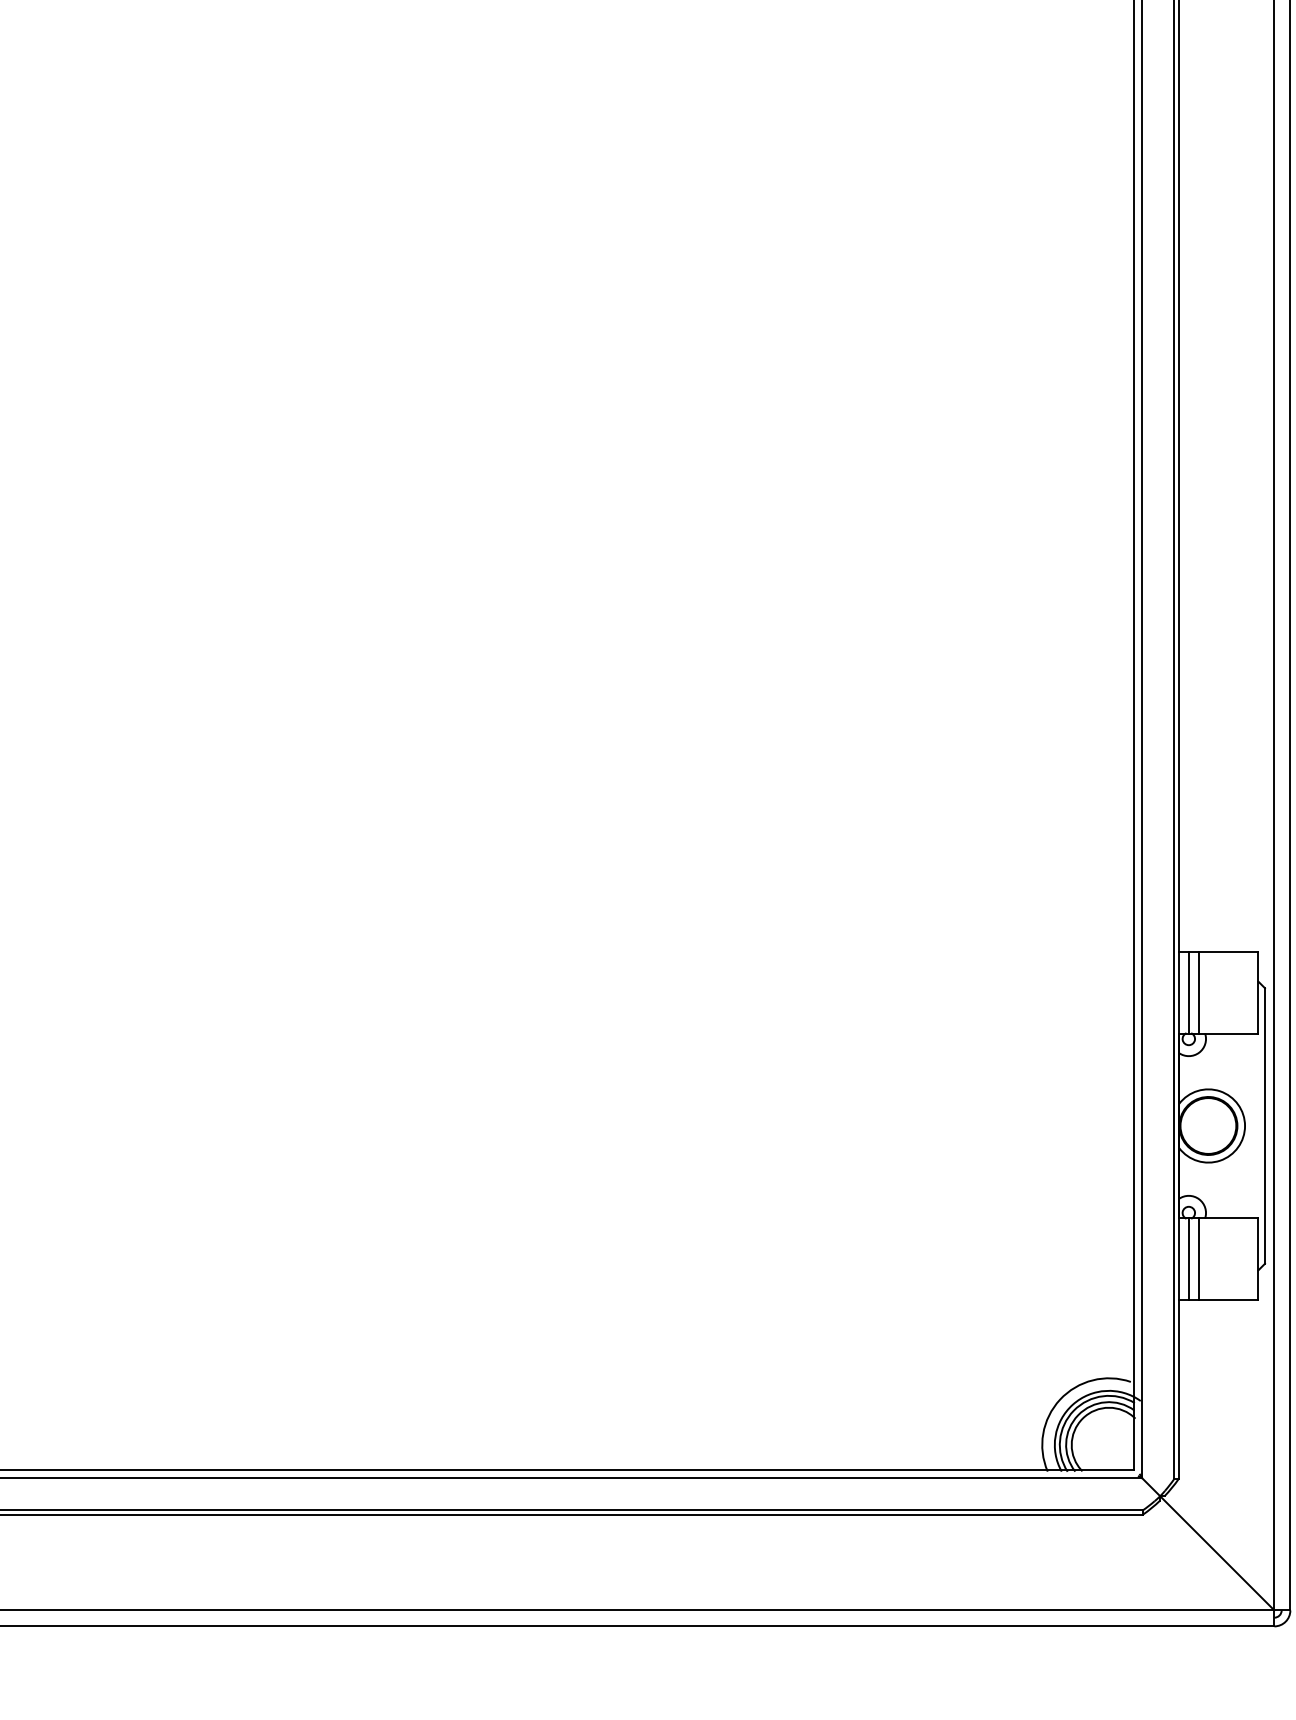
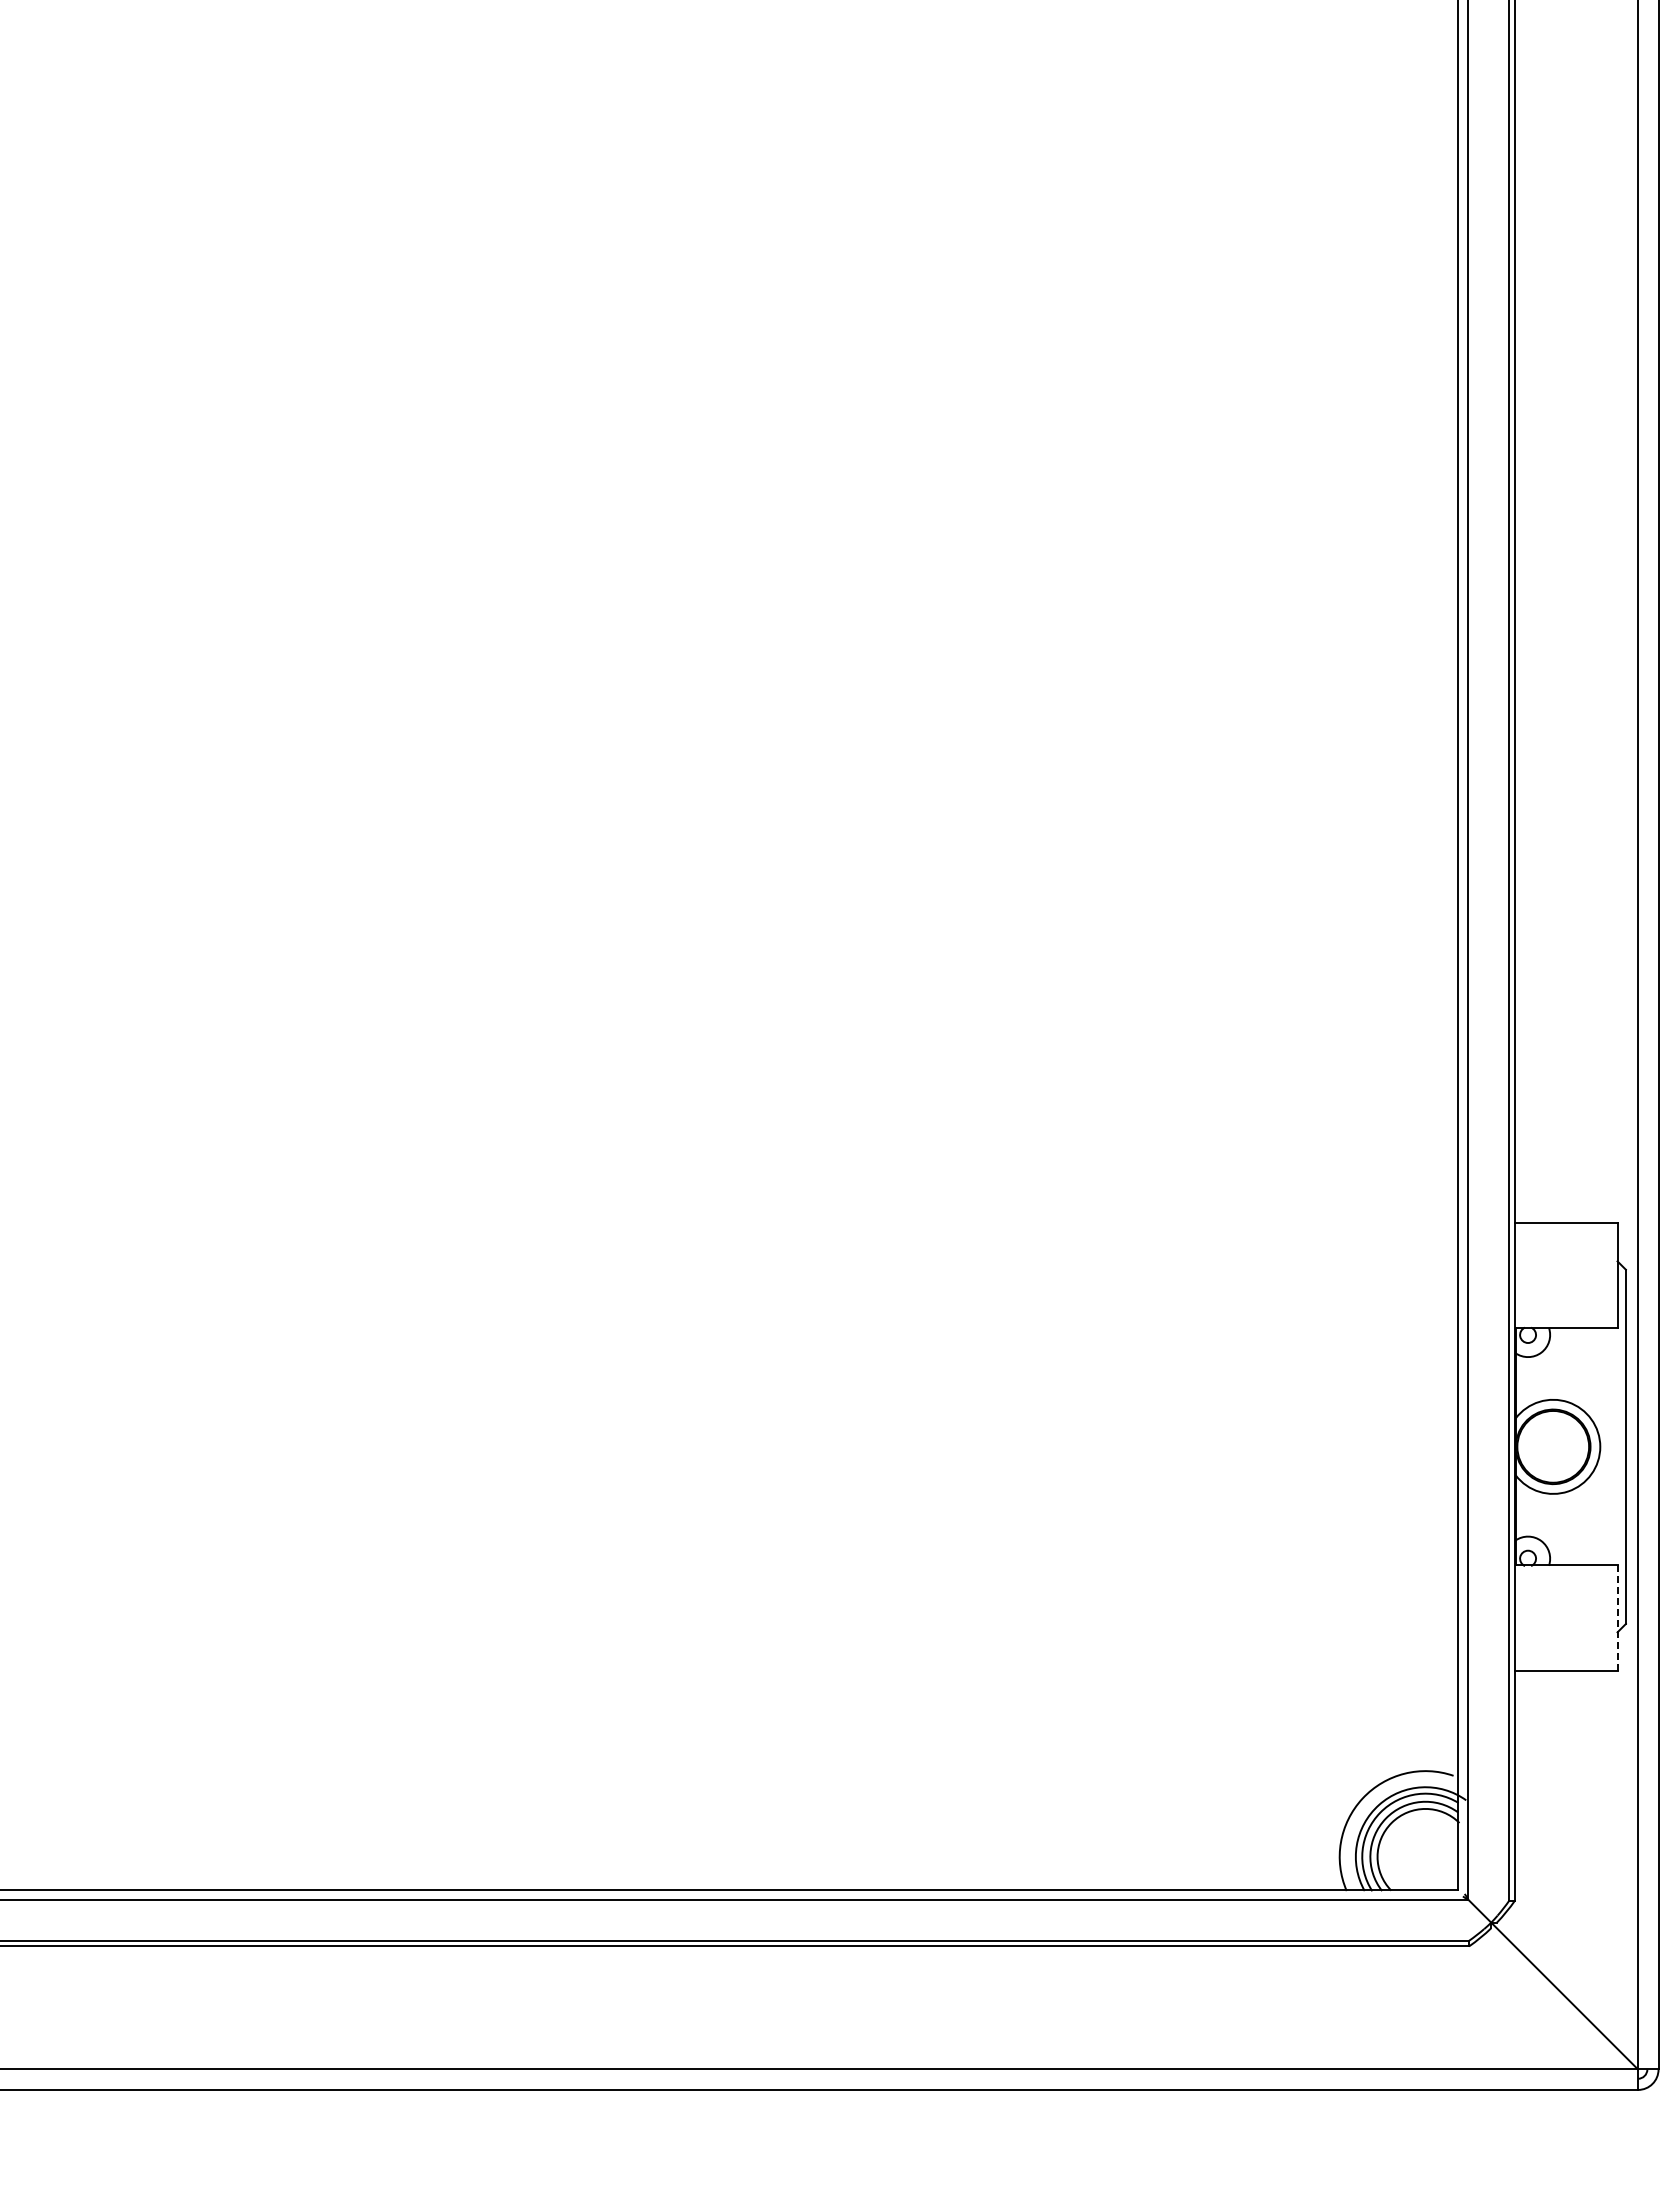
line: (1189, 992) -> (1528, 1275), removed
line: (1199, 992) -> (1541, 1275), removed
line: (1189, 1258) -> (1528, 1617), removed
line: (1199, 1258) -> (1541, 1617), removed
line: (1258, 1258) -> (1617, 1617), solid -> dashed

